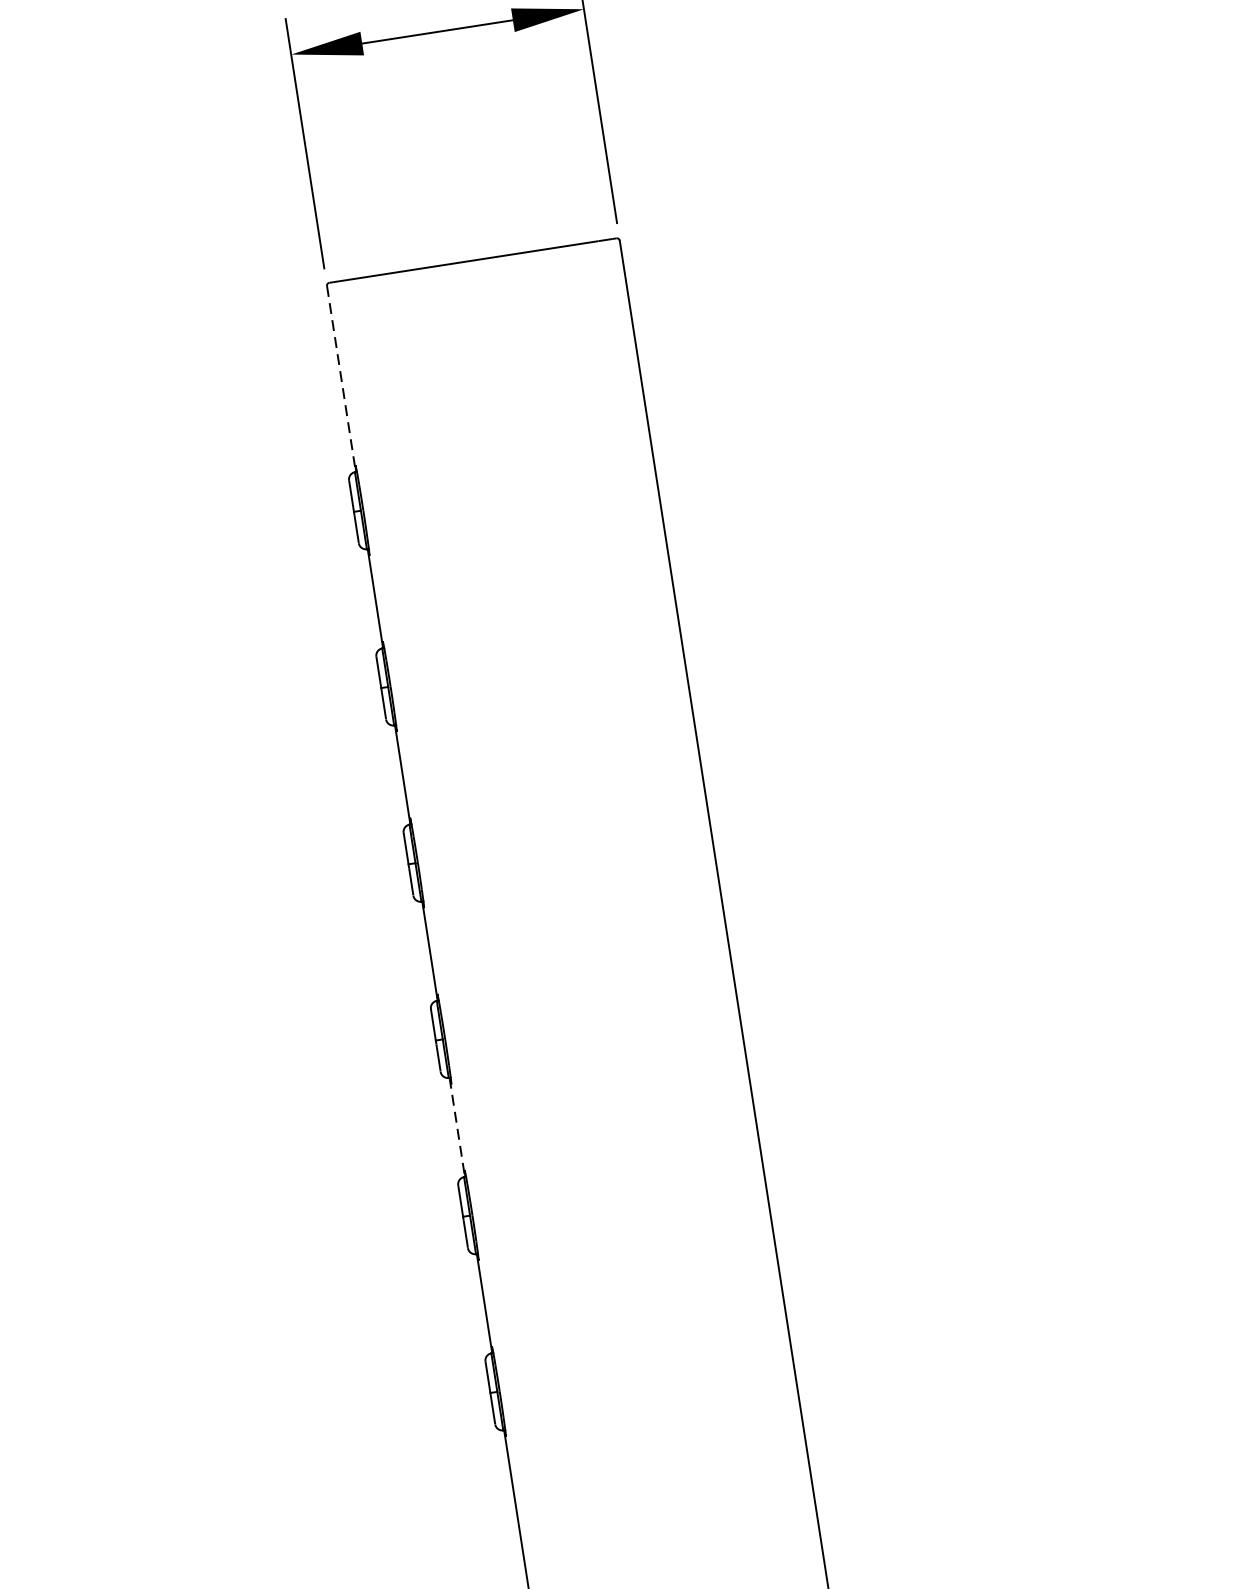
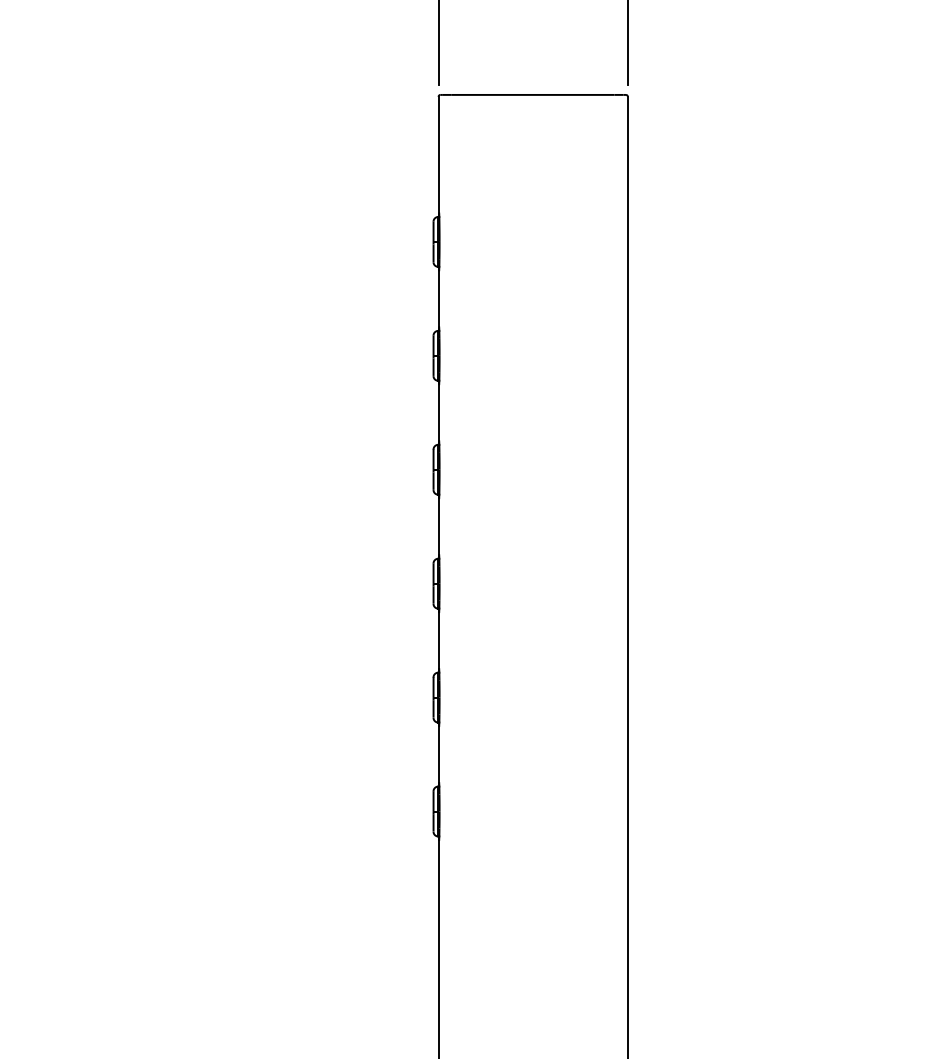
line: (341, 380) -> (438, 157), dashed -> solid
line: (457, 1128) -> (438, 641), dashed -> solid

